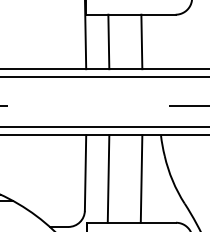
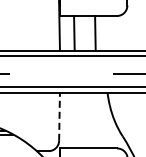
line: (85, 172) -> (59, 116), solid -> dashed
line: (107, 178) -> (73, 120), removed
line: (140, 178) -> (94, 120), removed

